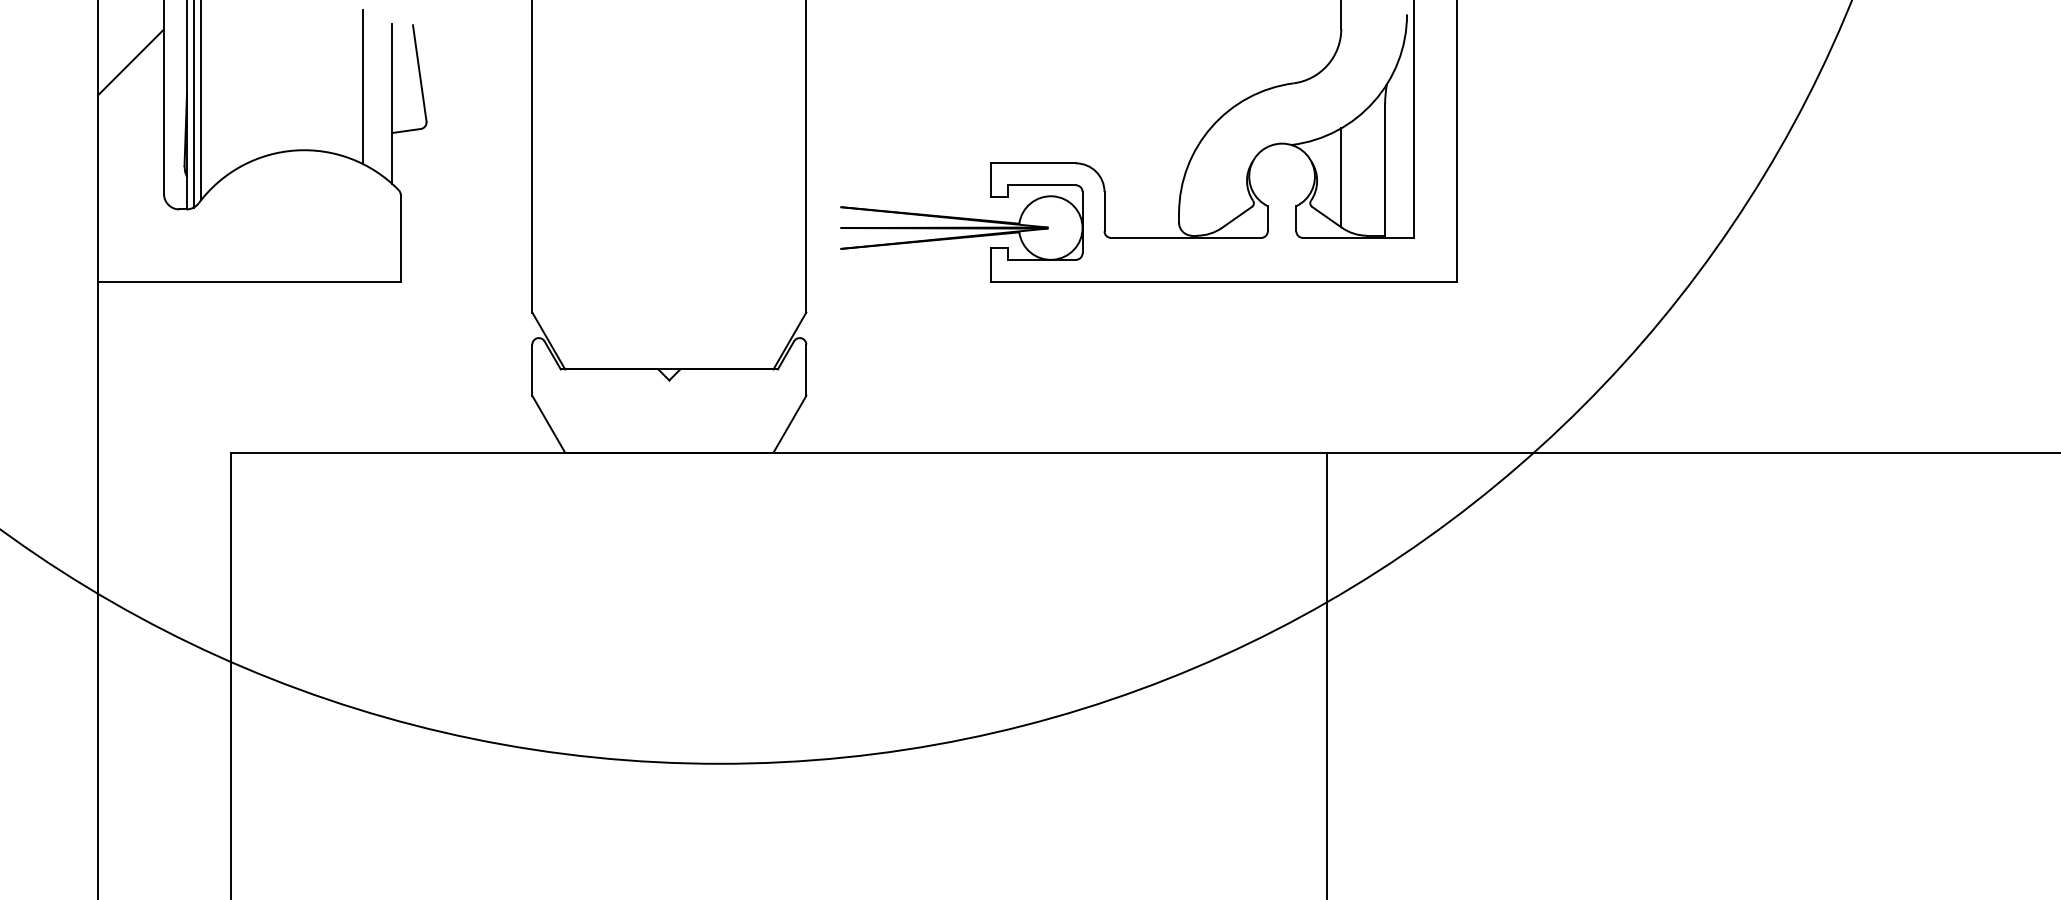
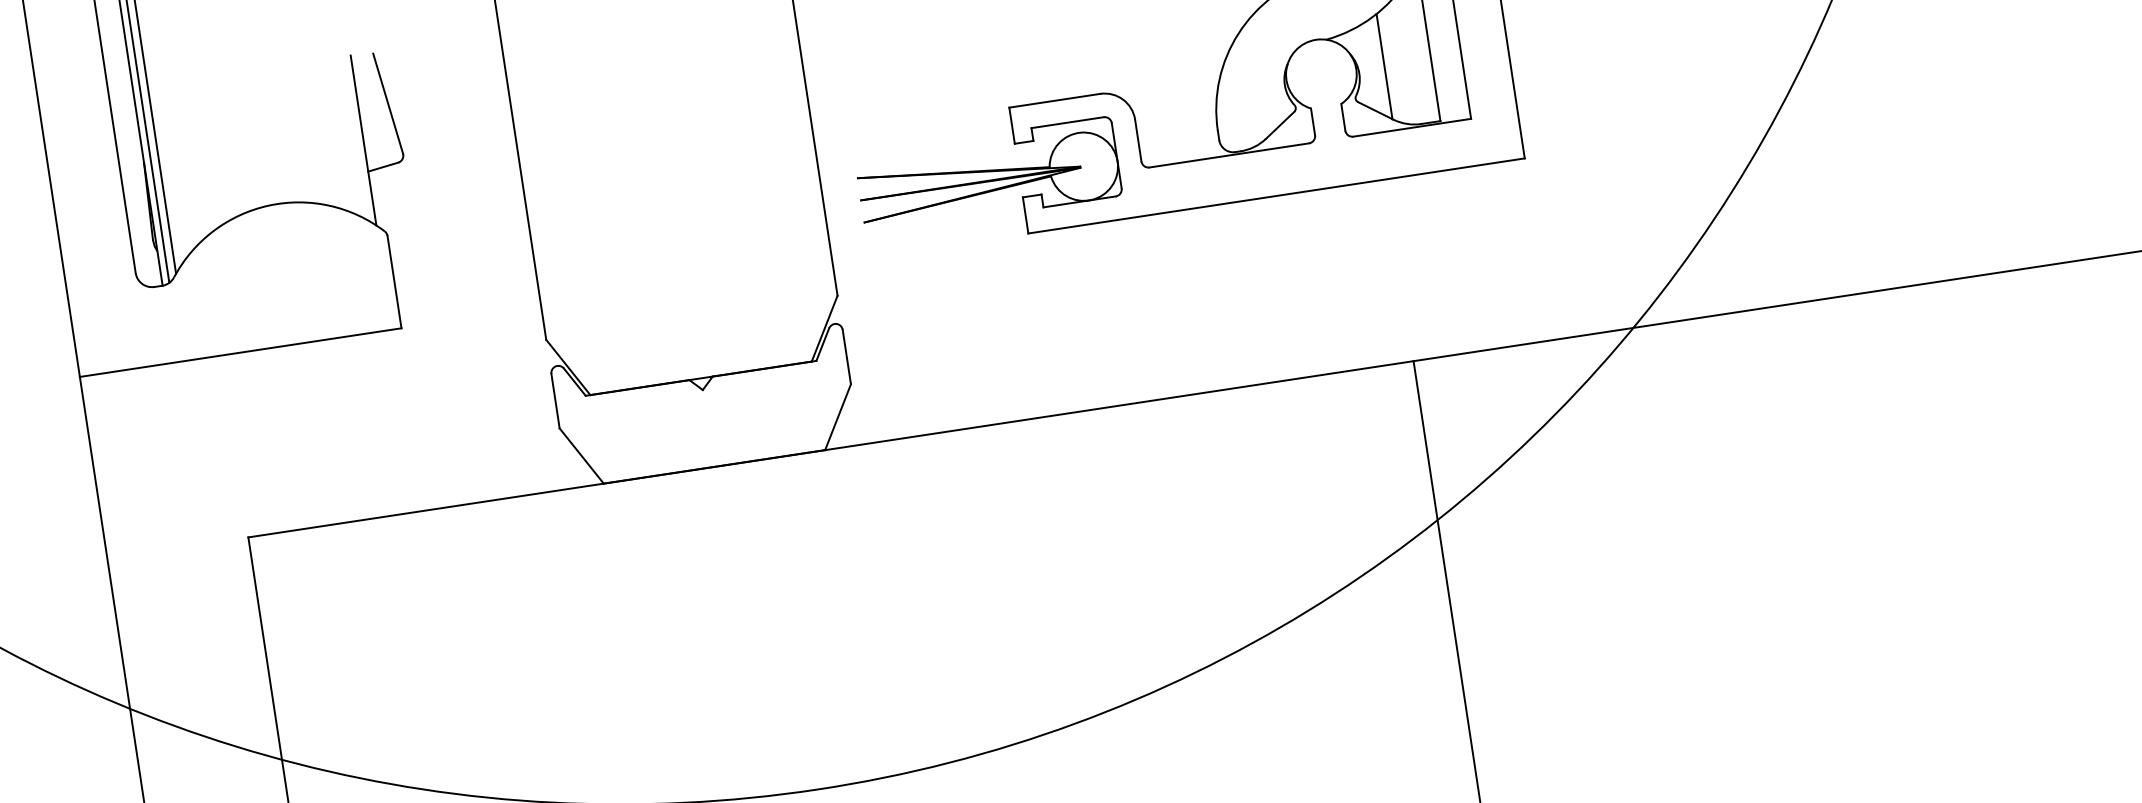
hatch: (131, 62) -> (79, 138), removed
line: (363, 86) -> (330, 126), removed

